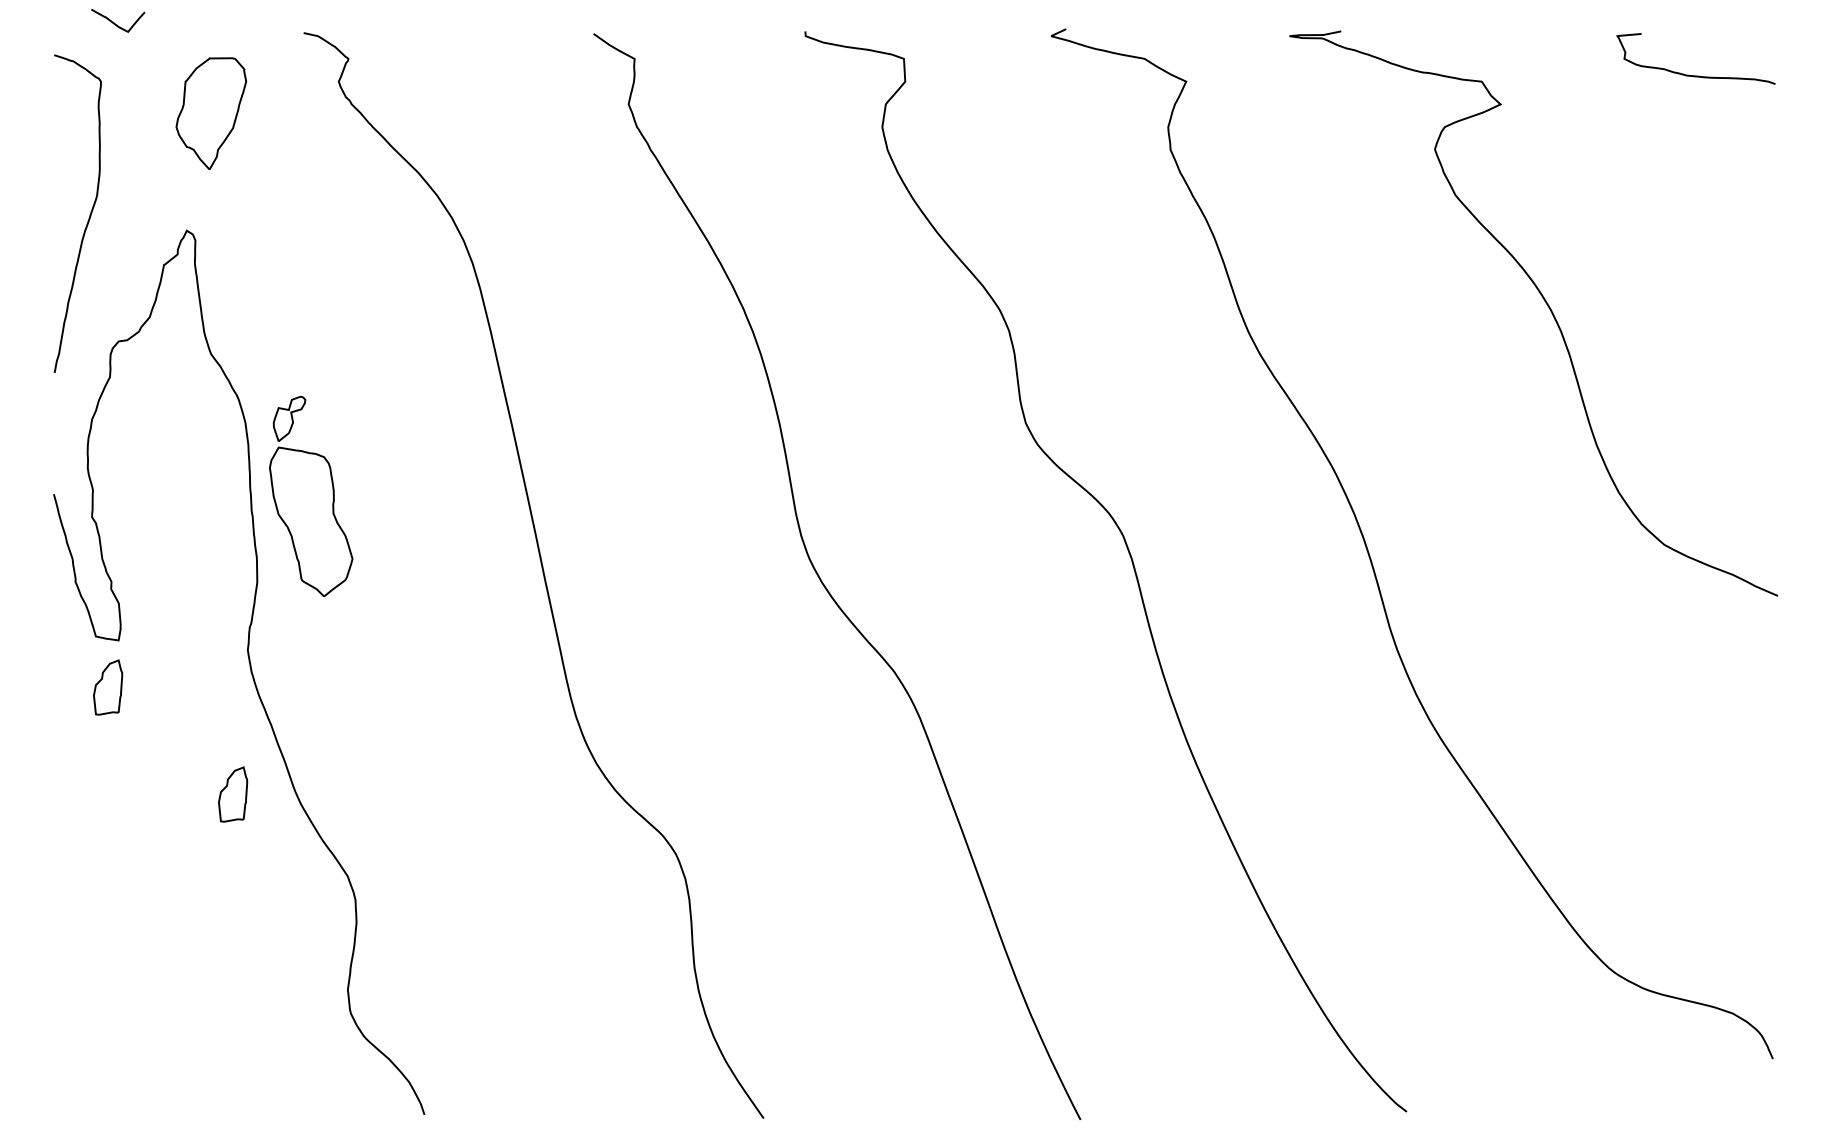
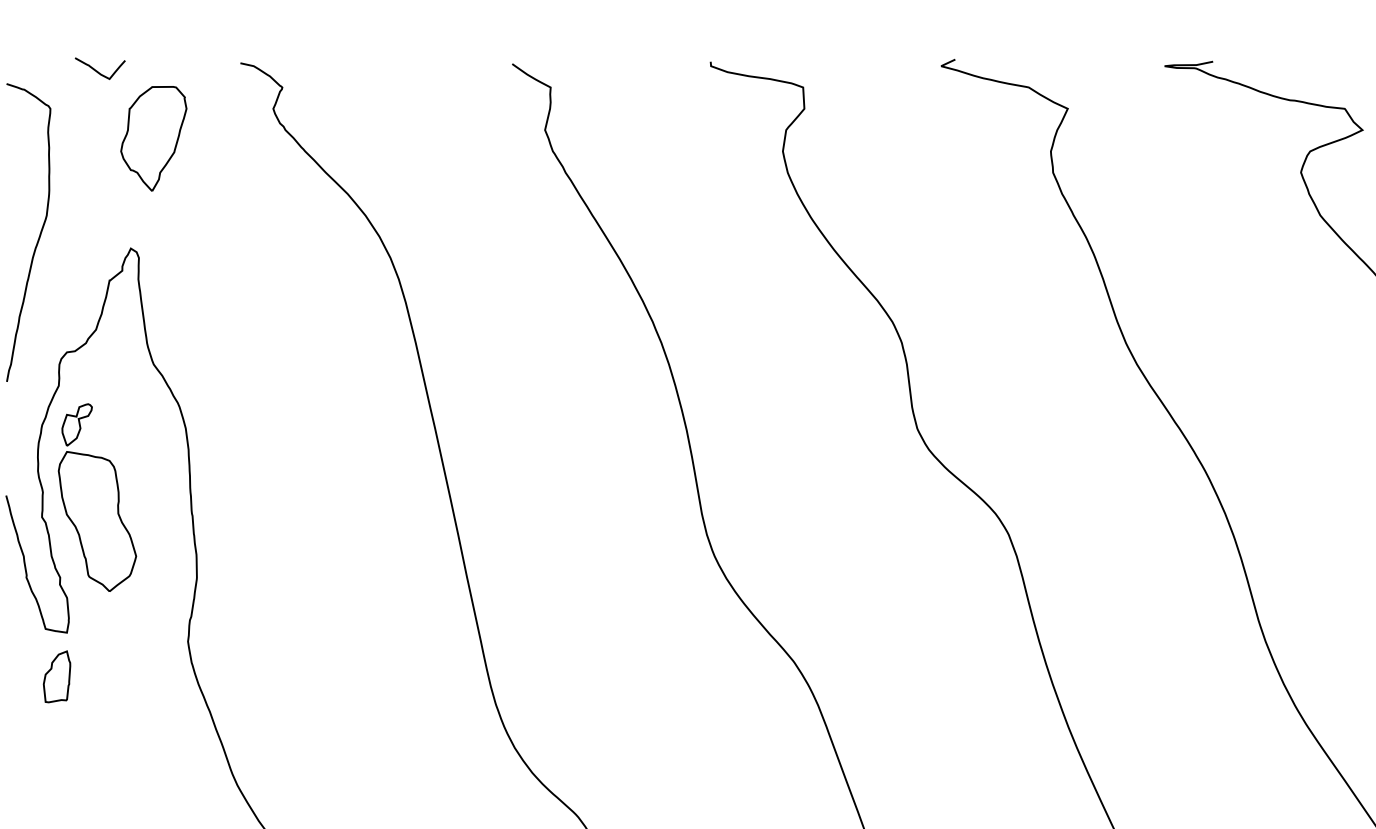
curve: (117, 24) -> (99, 72), moved
part: (311, 495) -> (97, 496), moved
part: (233, 794) -> (174, 777), removed

